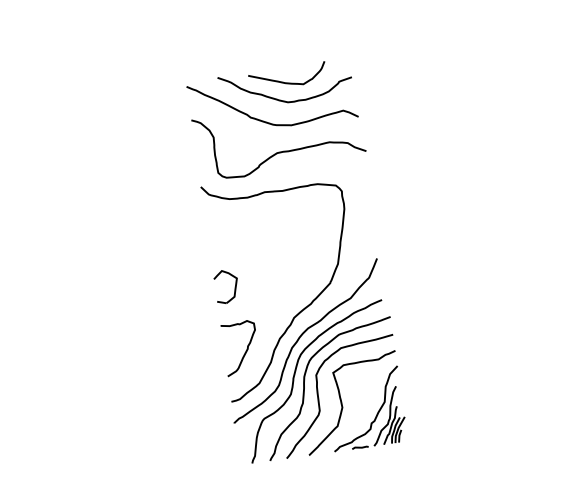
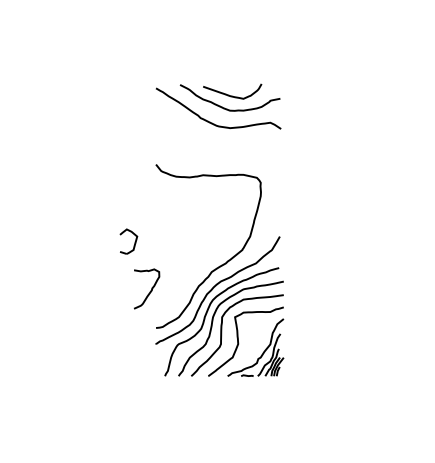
curve: (280, 151) -> (219, 146), removed
part: (234, 286) -> (134, 242), moved
curve: (246, 349) -> (150, 290), moved

